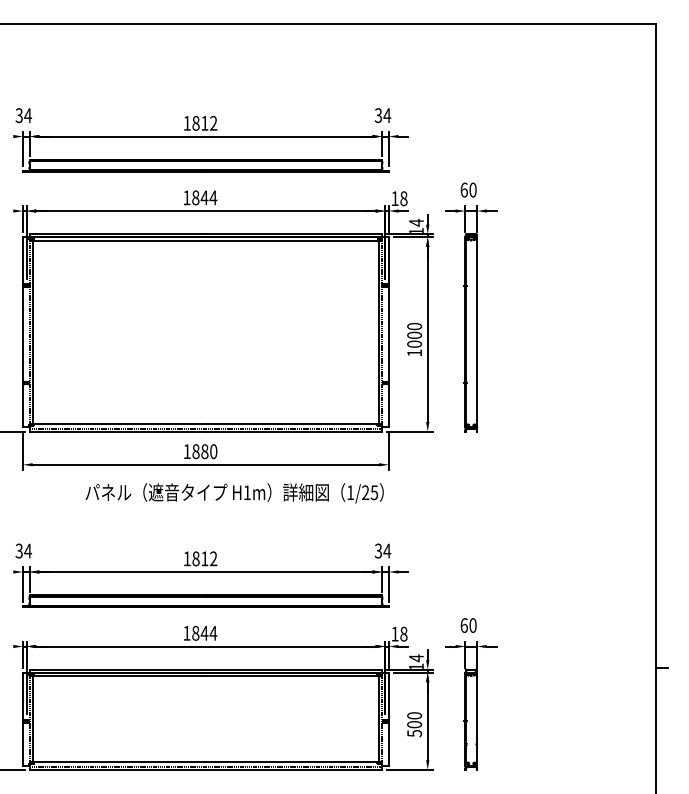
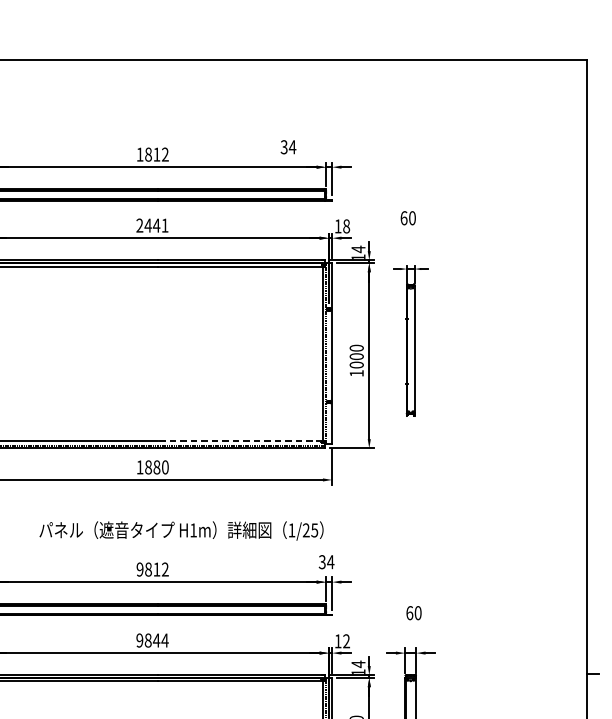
text: (382, 115) -> (288, 147), moved
text: (200, 197) -> (152, 225), 1844 -> 2441
part: (471, 318) -> (410, 340), size x0.7
line: (292, 423) -> (240, 440), solid -> dashed
text: (234, 493) -> (181, 531), moved
text: (186, 558) -> (139, 569), 1812 -> 9812
text: (468, 625) -> (413, 613), moved
text: (186, 632) -> (139, 639), 1844 -> 9844
text: (403, 633) -> (346, 640), 18 -> 12

